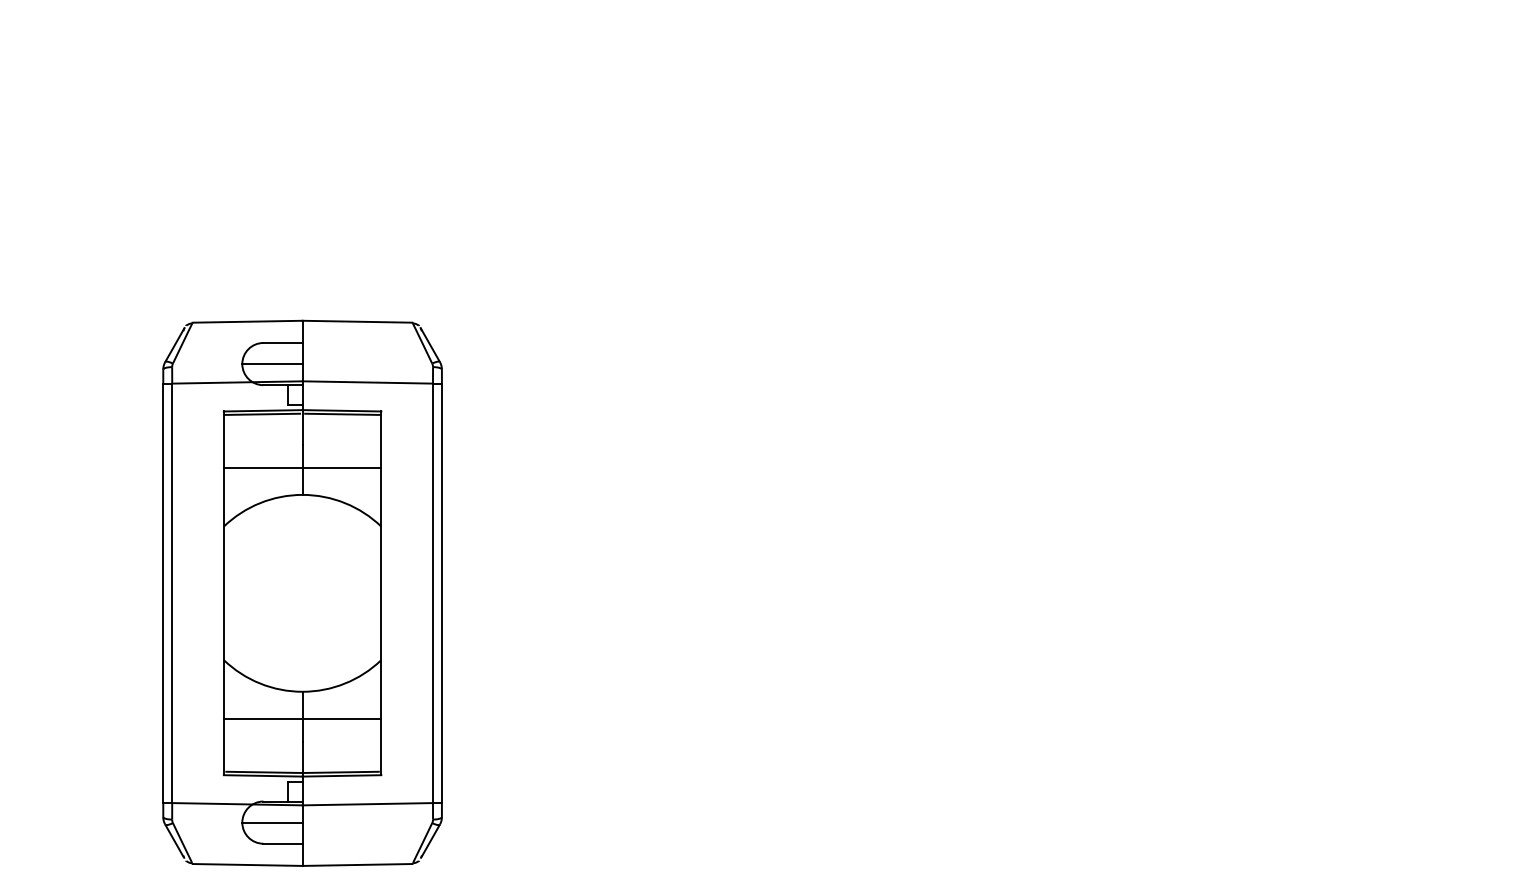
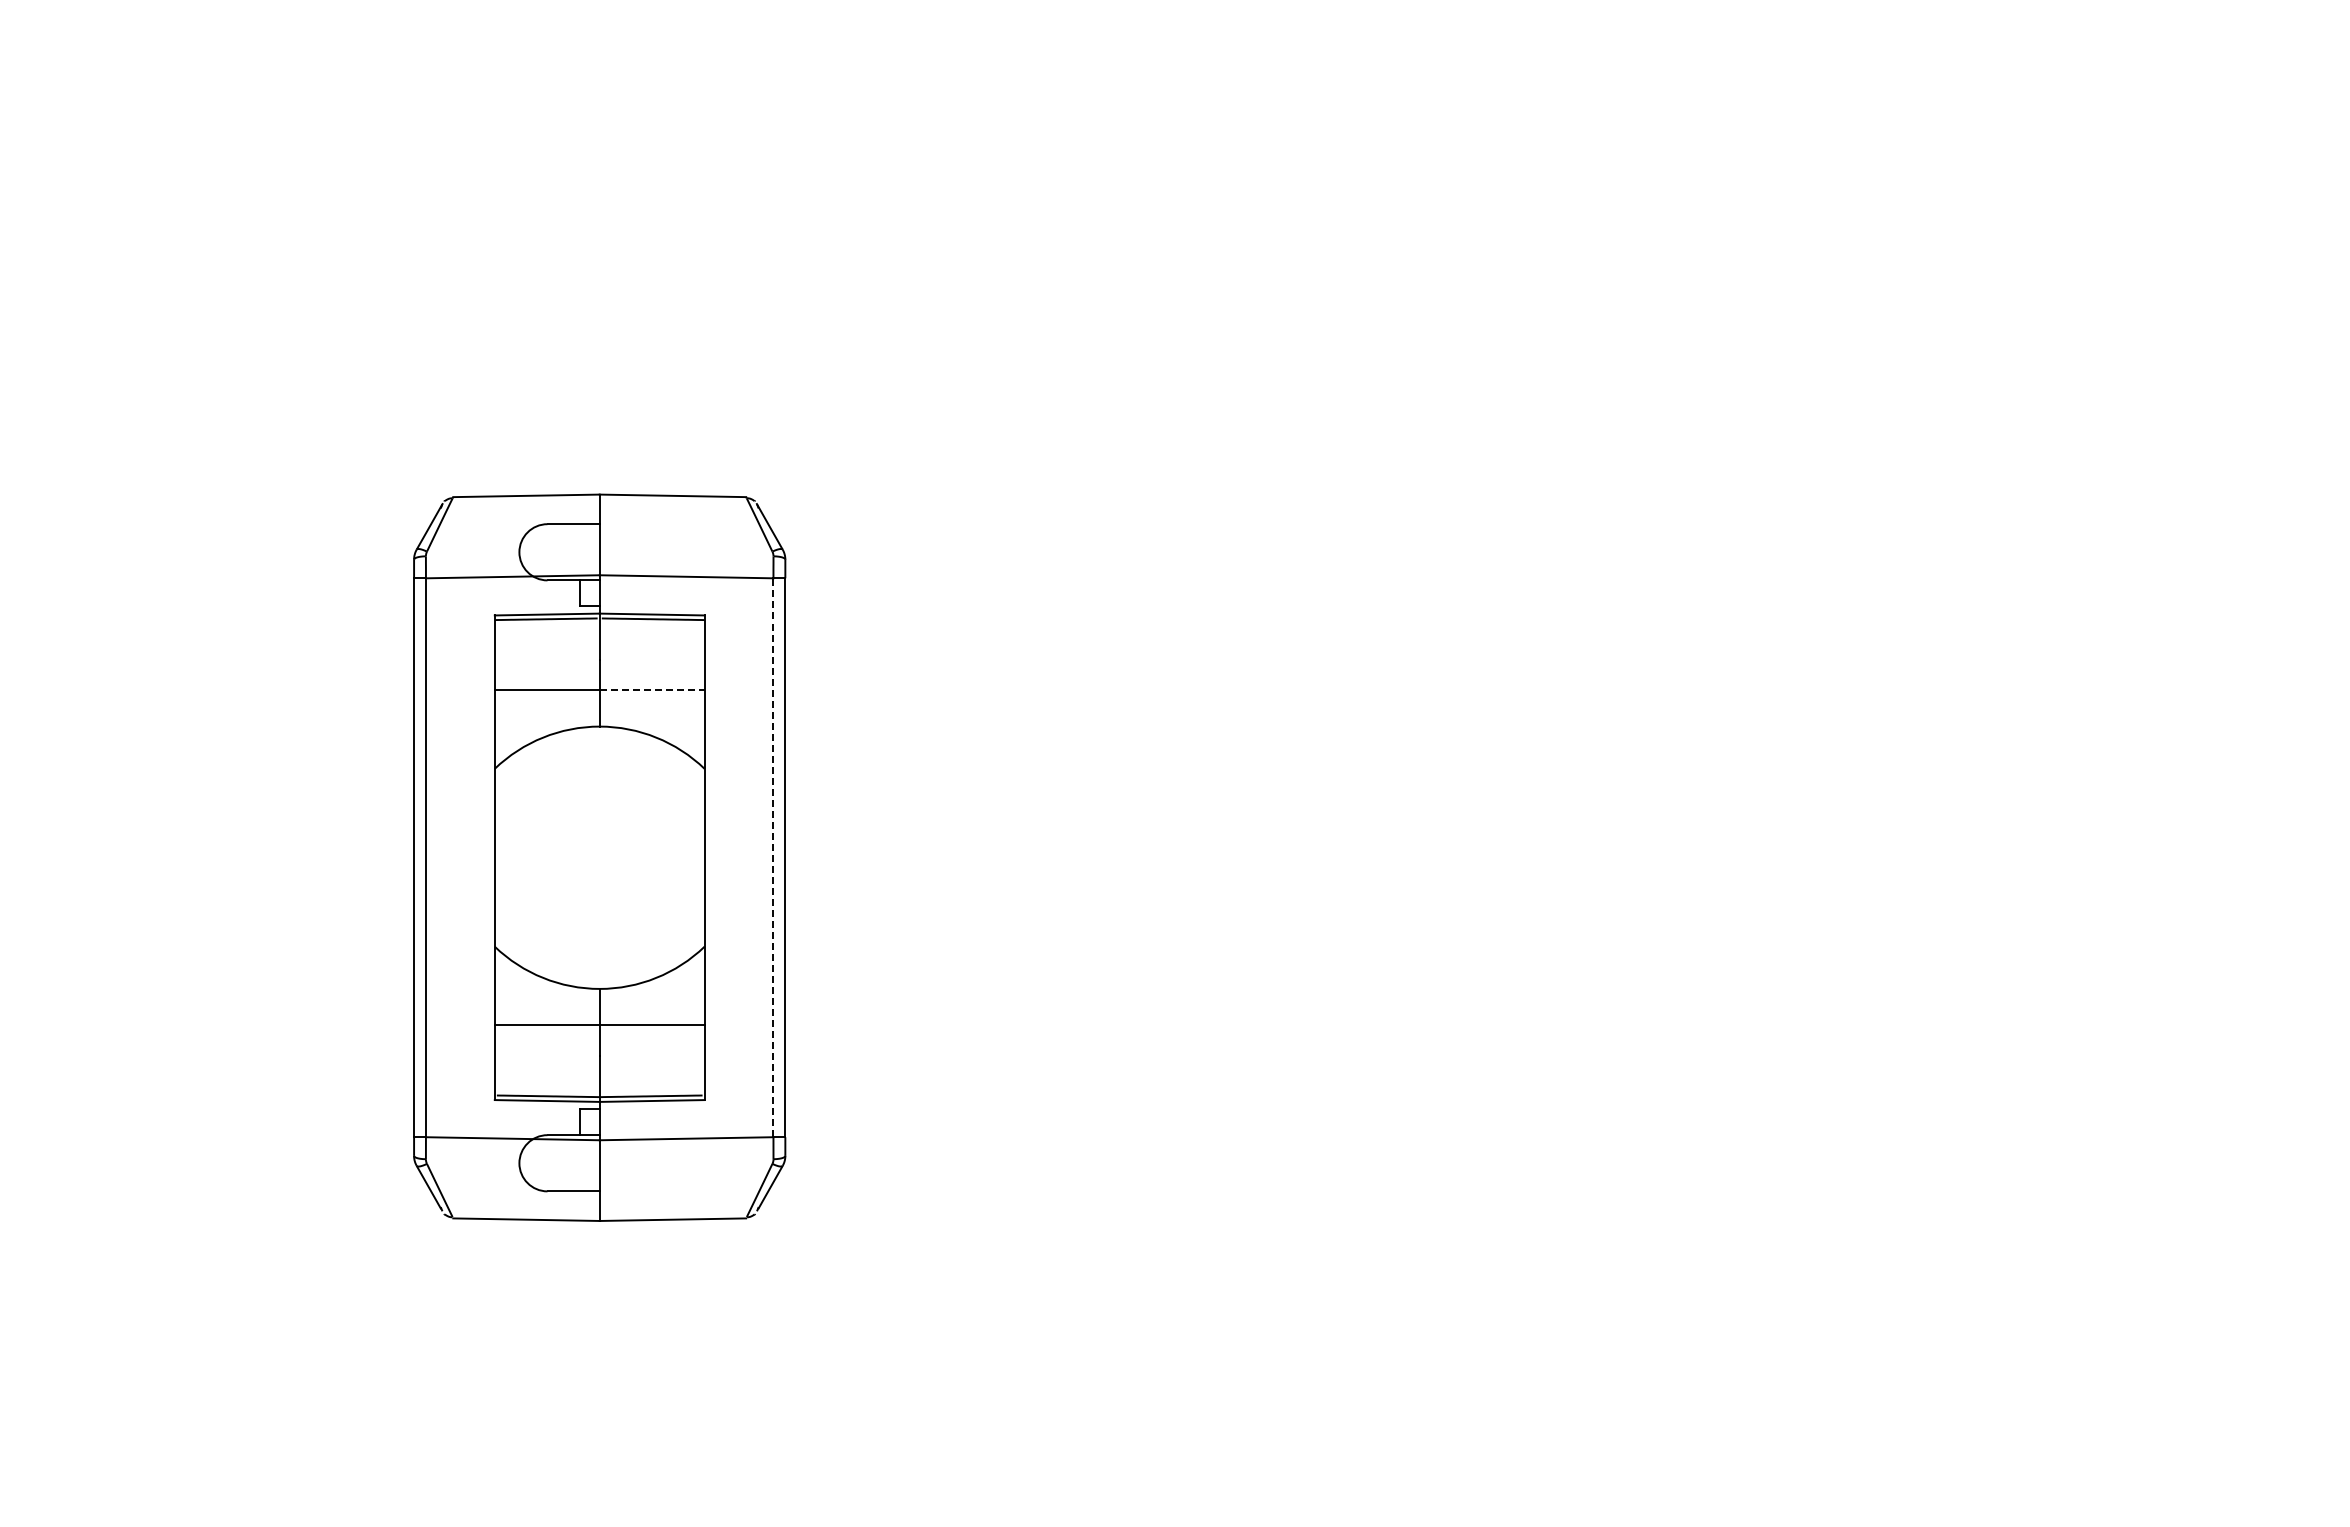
line: (272, 364) -> (559, 552), removed
line: (342, 467) -> (652, 690), solid -> dashed
line: (433, 593) -> (773, 857), solid -> dashed
line: (272, 822) -> (559, 1163), removed

